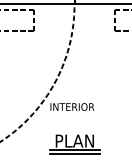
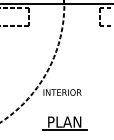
line: (74, 154) -> (64, 133), removed

